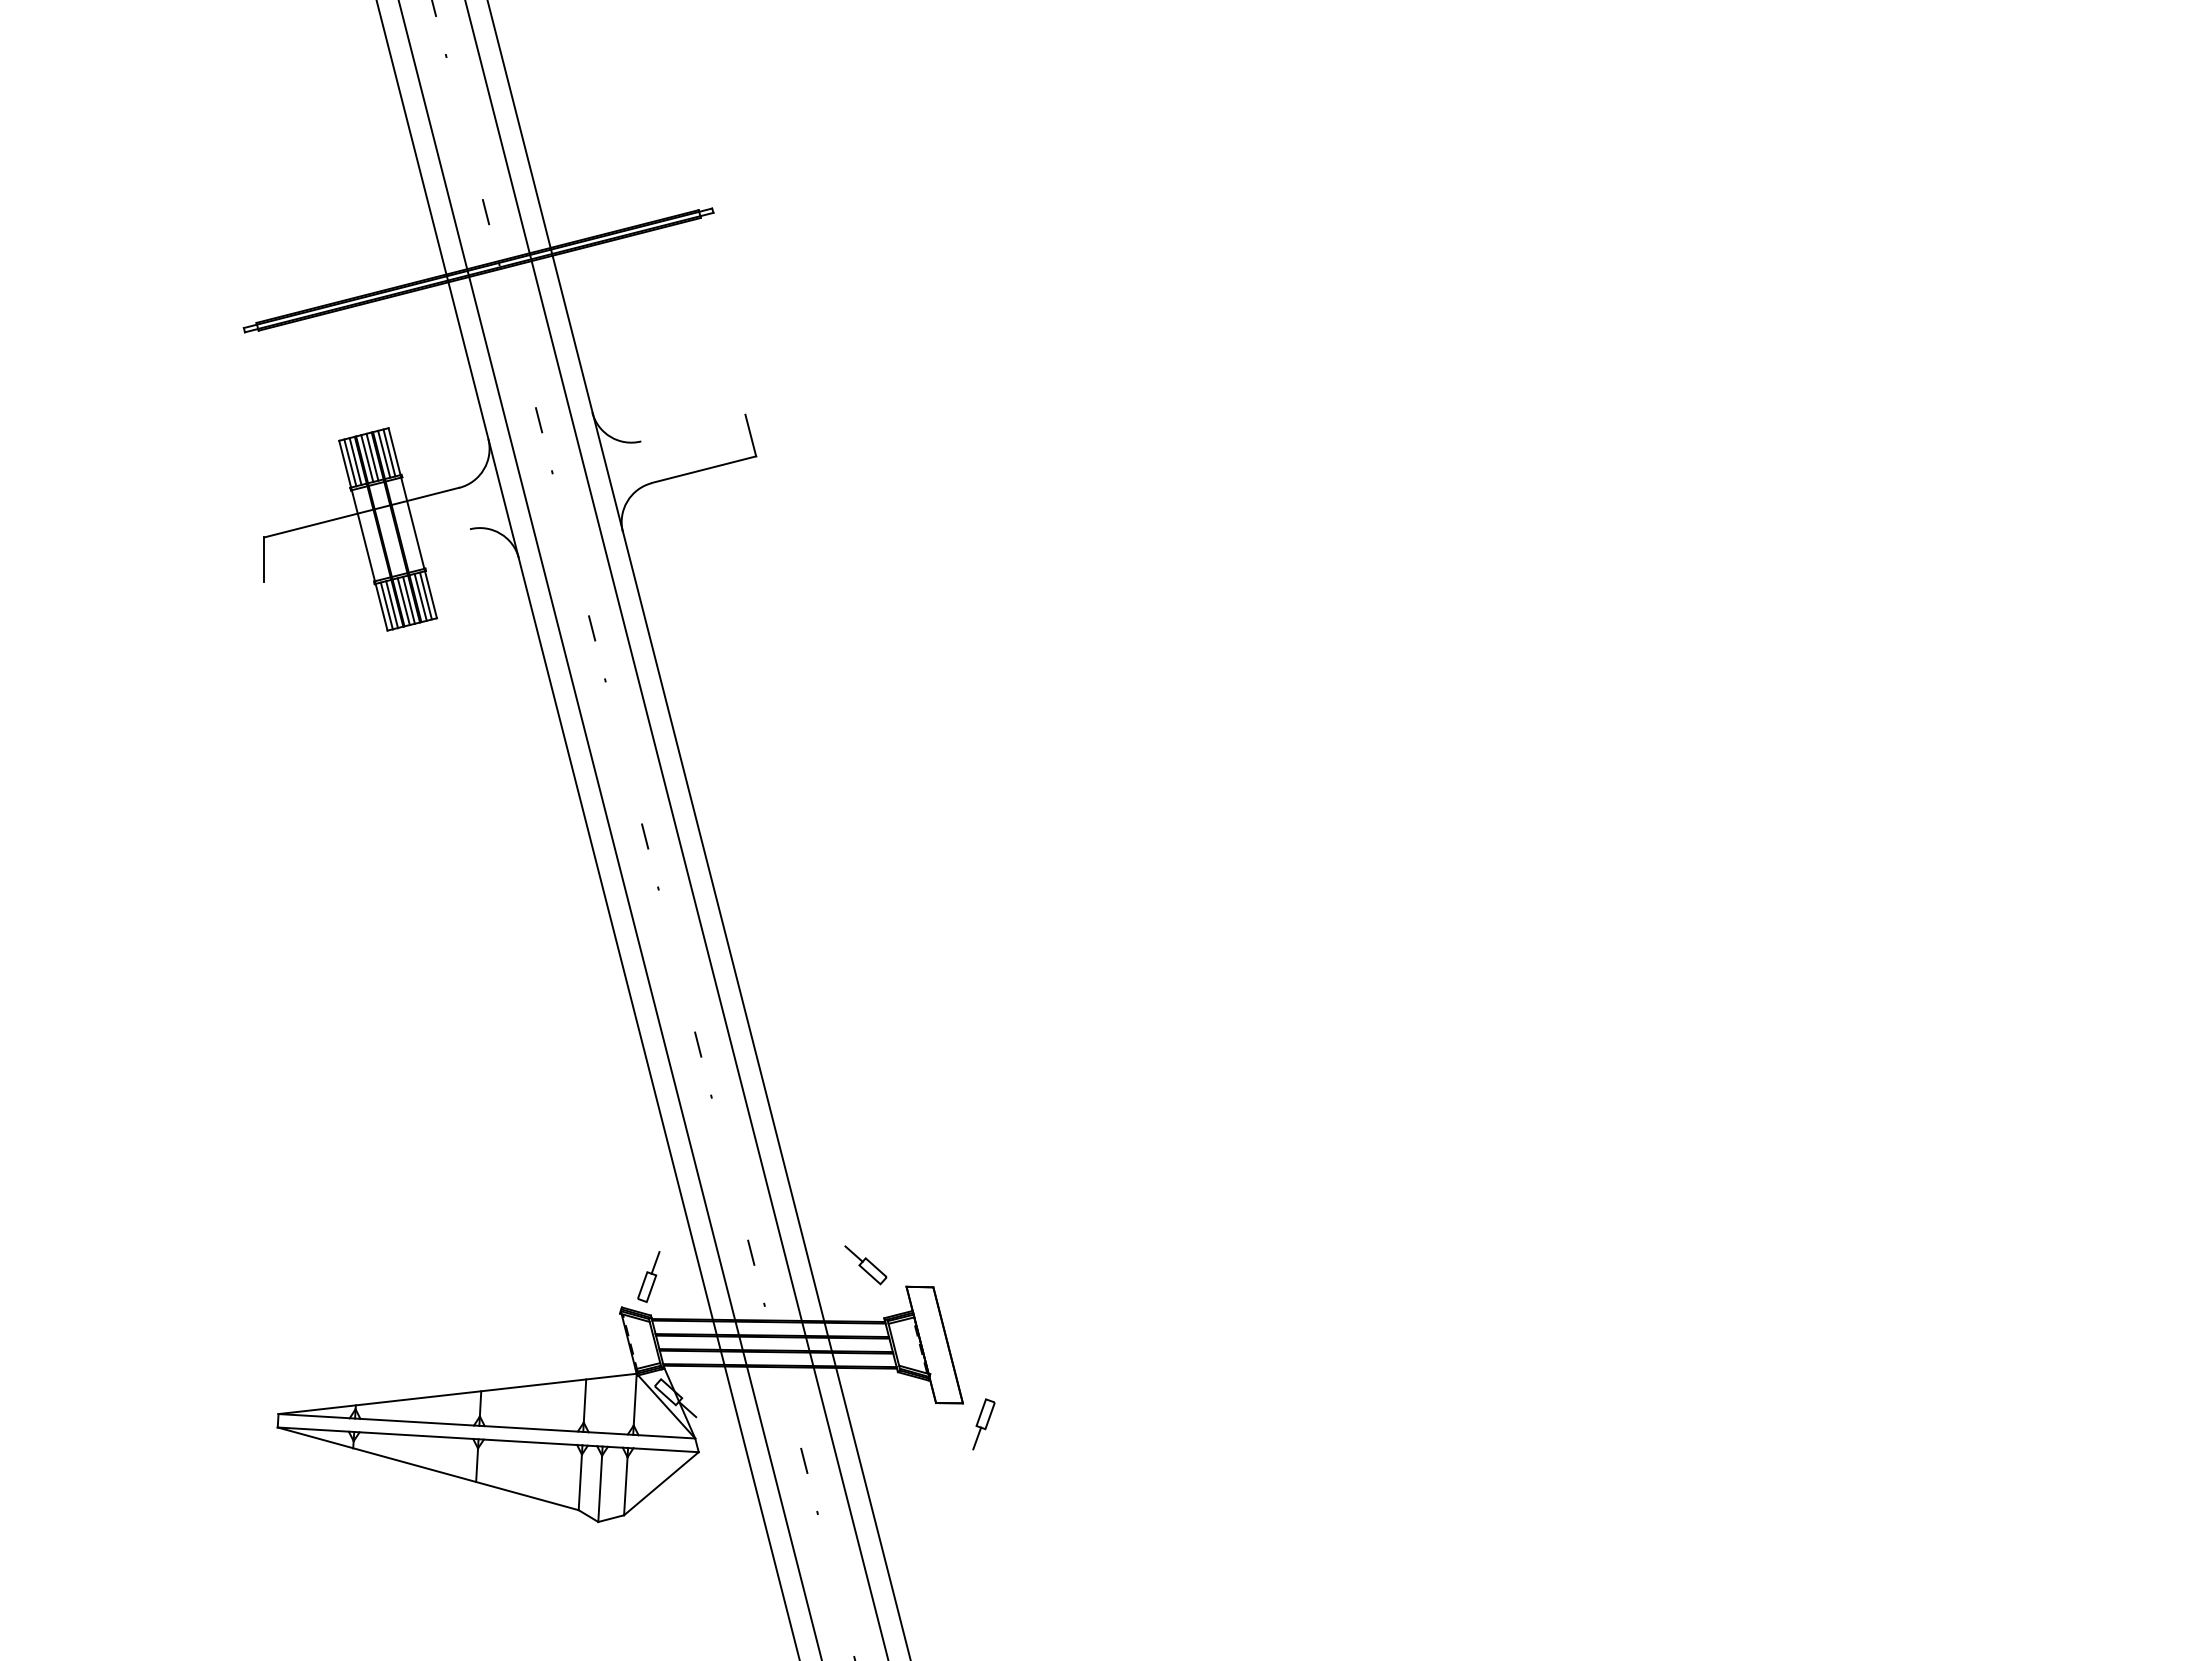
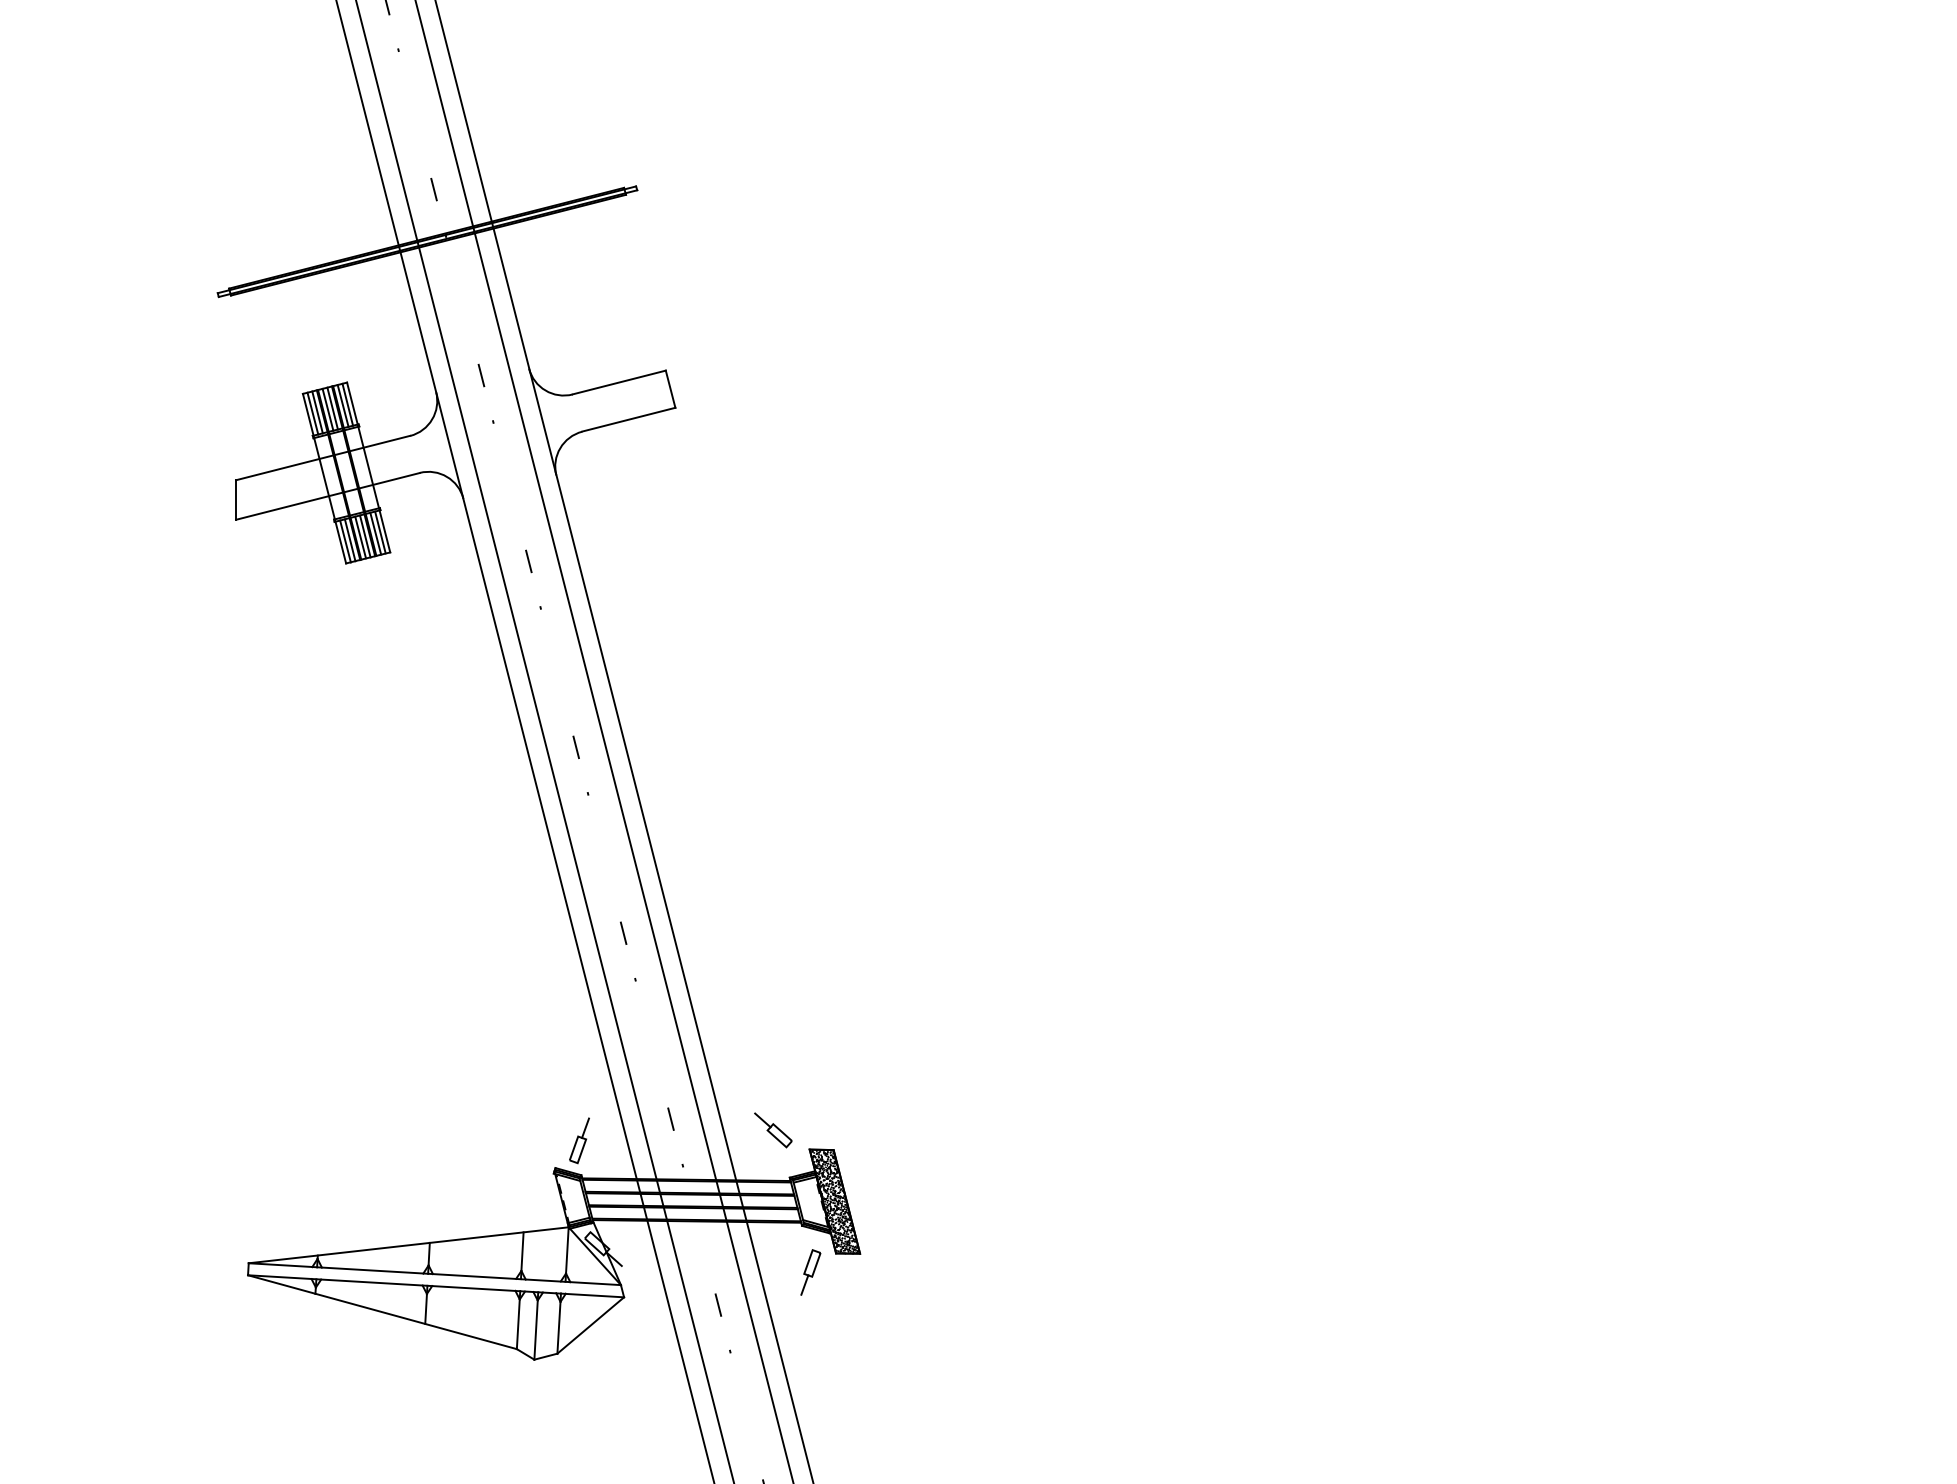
line: (692, 428) -> (618, 382), added
line: (366, 555) -> (327, 496), added
hatch: (934, 1344) -> (834, 1201), added
part: (983, 1424) -> (810, 1272), moved

